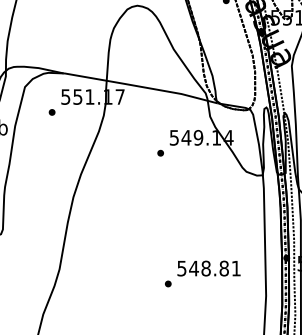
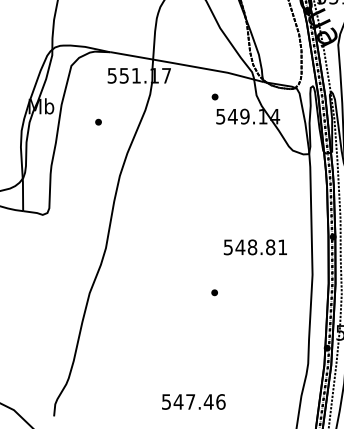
part: (52, 111) -> (98, 121), moved
part: (160, 152) -> (214, 96), moved
part: (168, 283) -> (214, 292), moved

